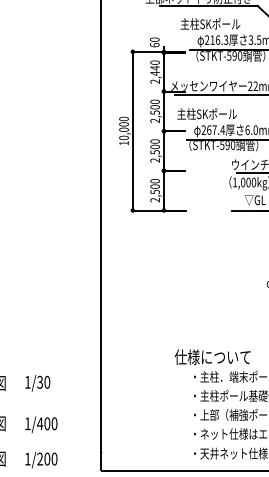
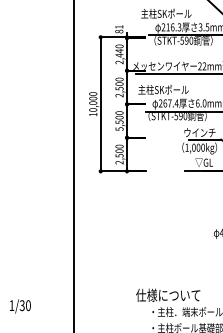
text: (154, 42) -> (119, 29), 60 -> 81
text: (154, 160) -> (119, 129), 2,500 -> 5,500
text: (37, 383) -> (20, 306), moved

